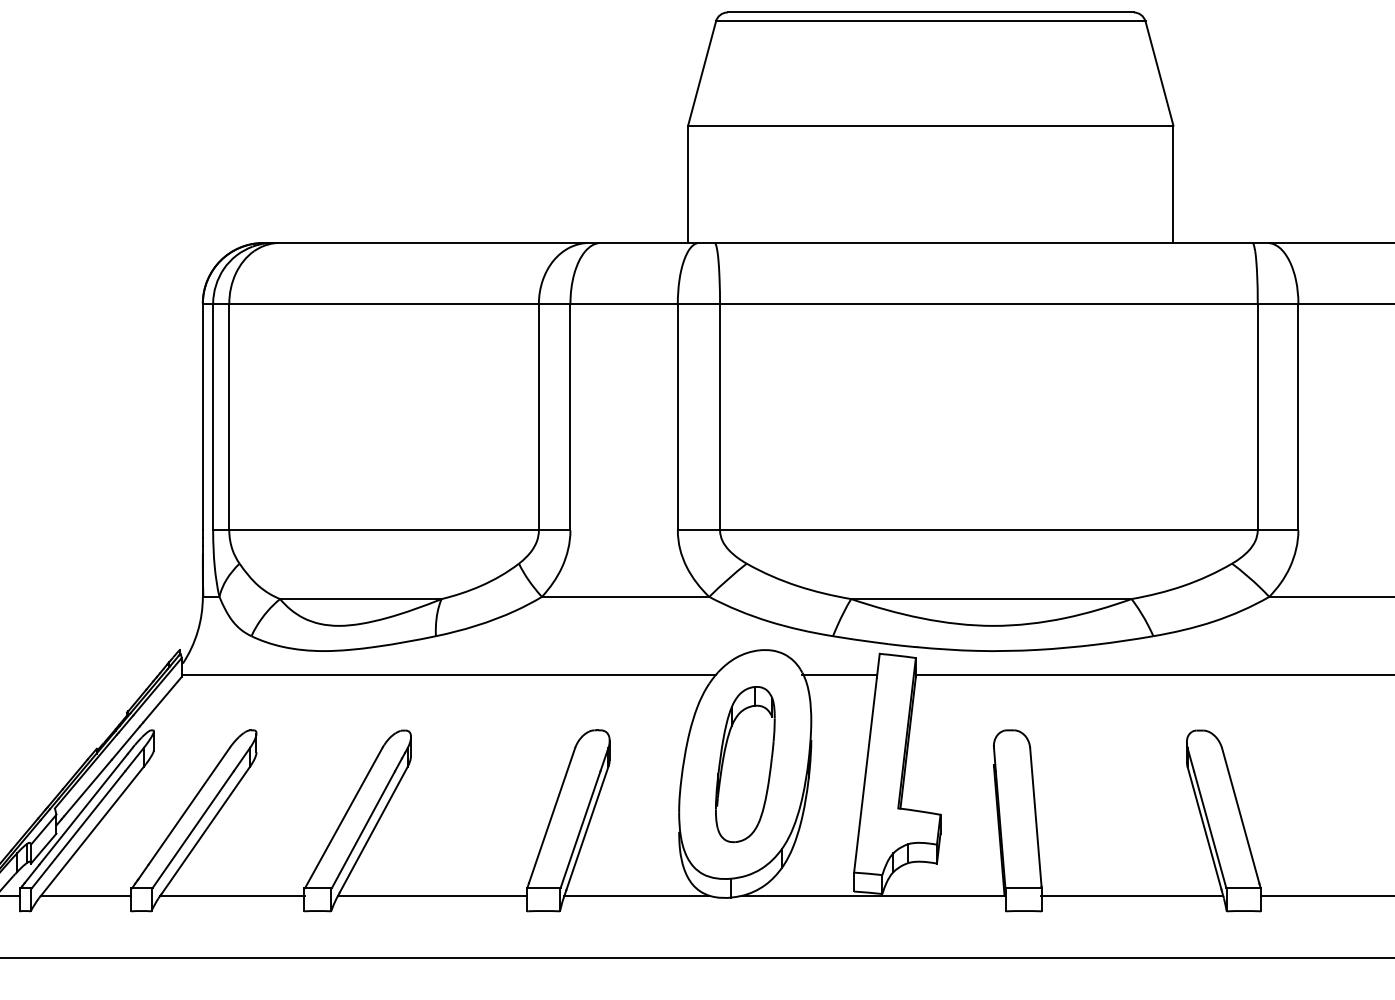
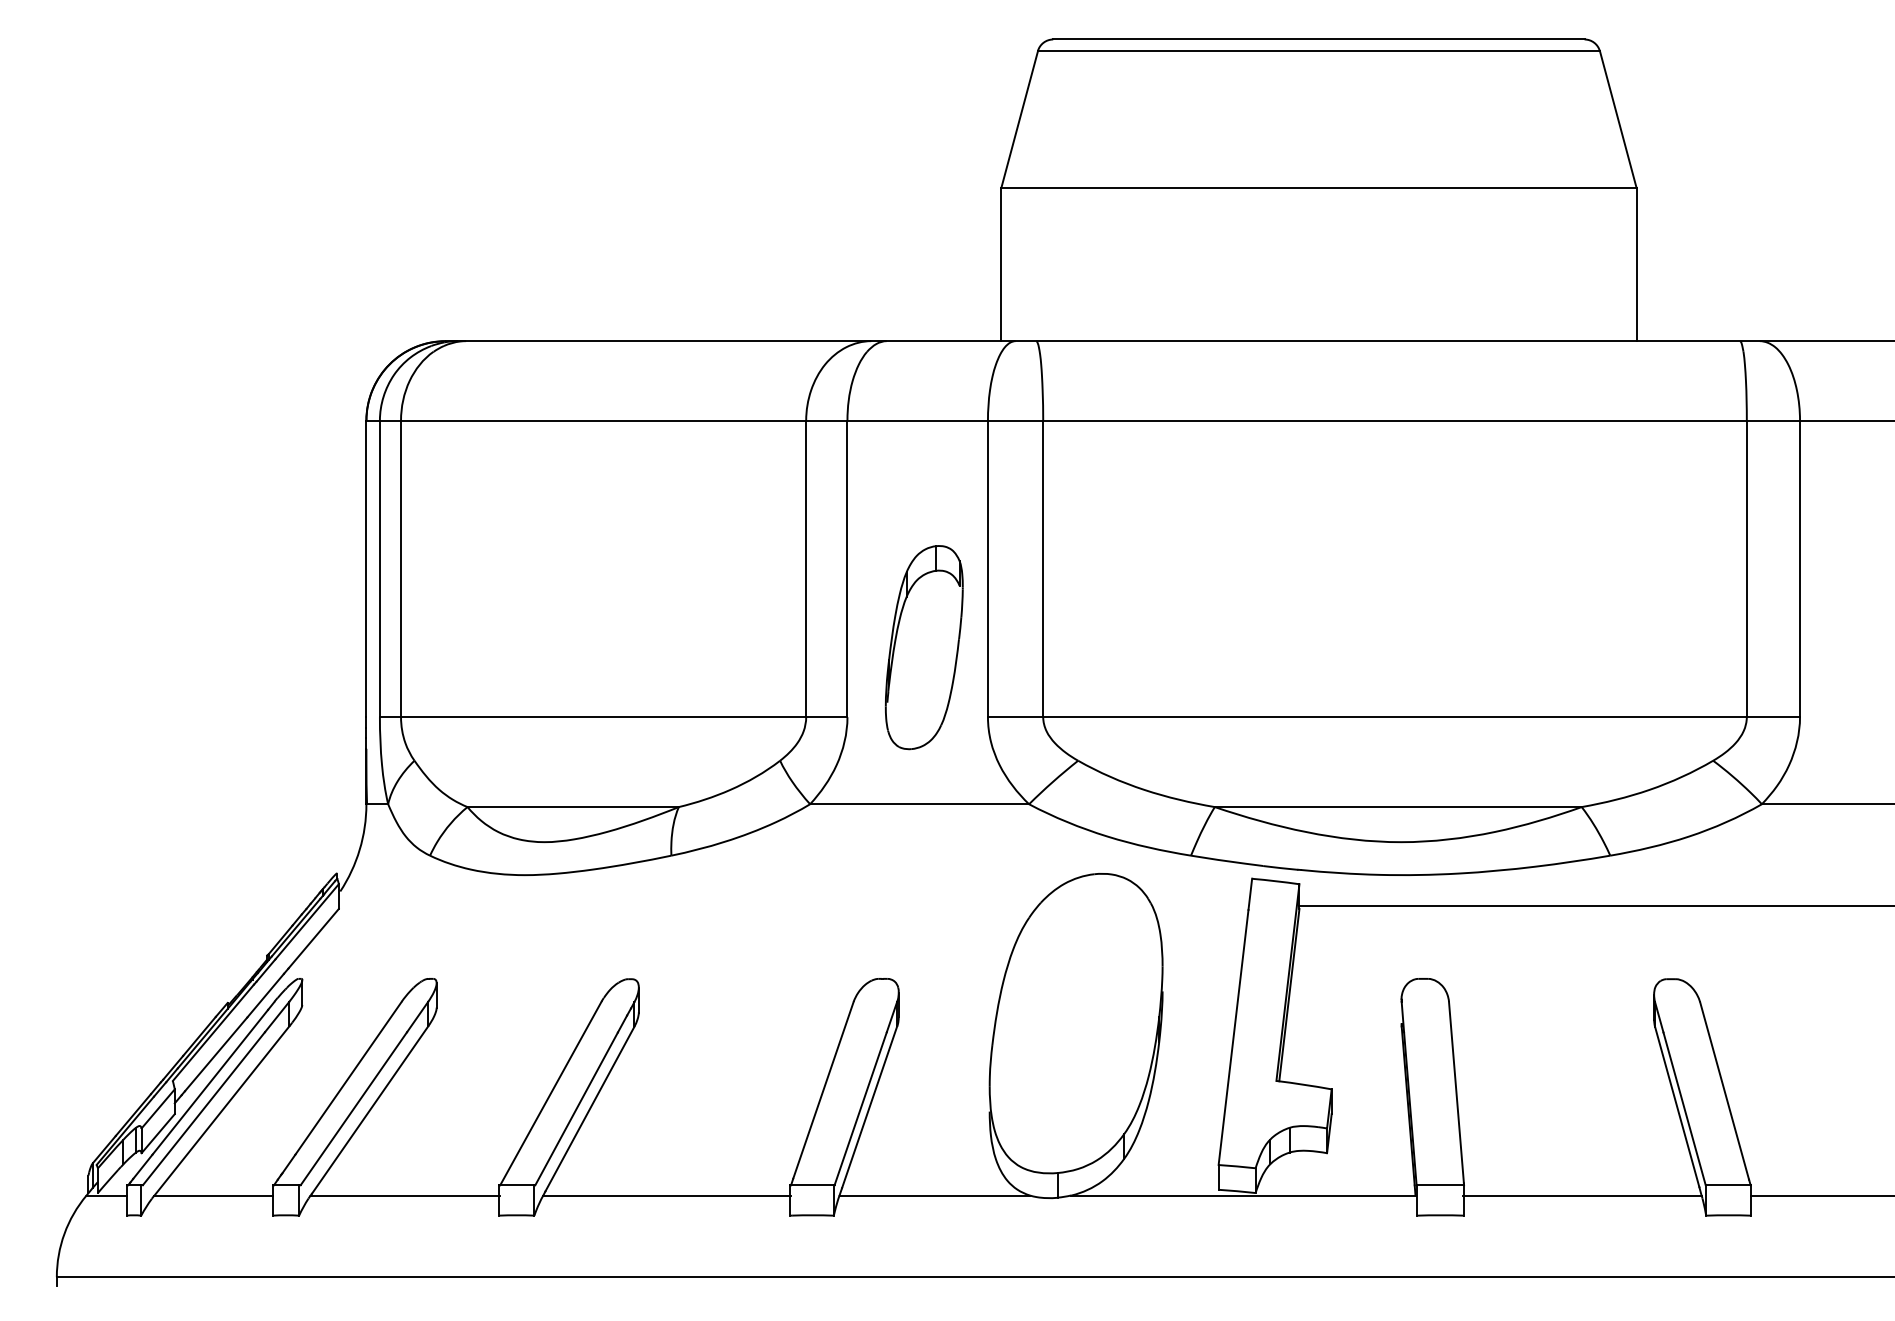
line: (448, 675) -> (687, 906), removed
line: (839, 675) -> (1199, 906), removed
part: (744, 764) -> (923, 647), moved

